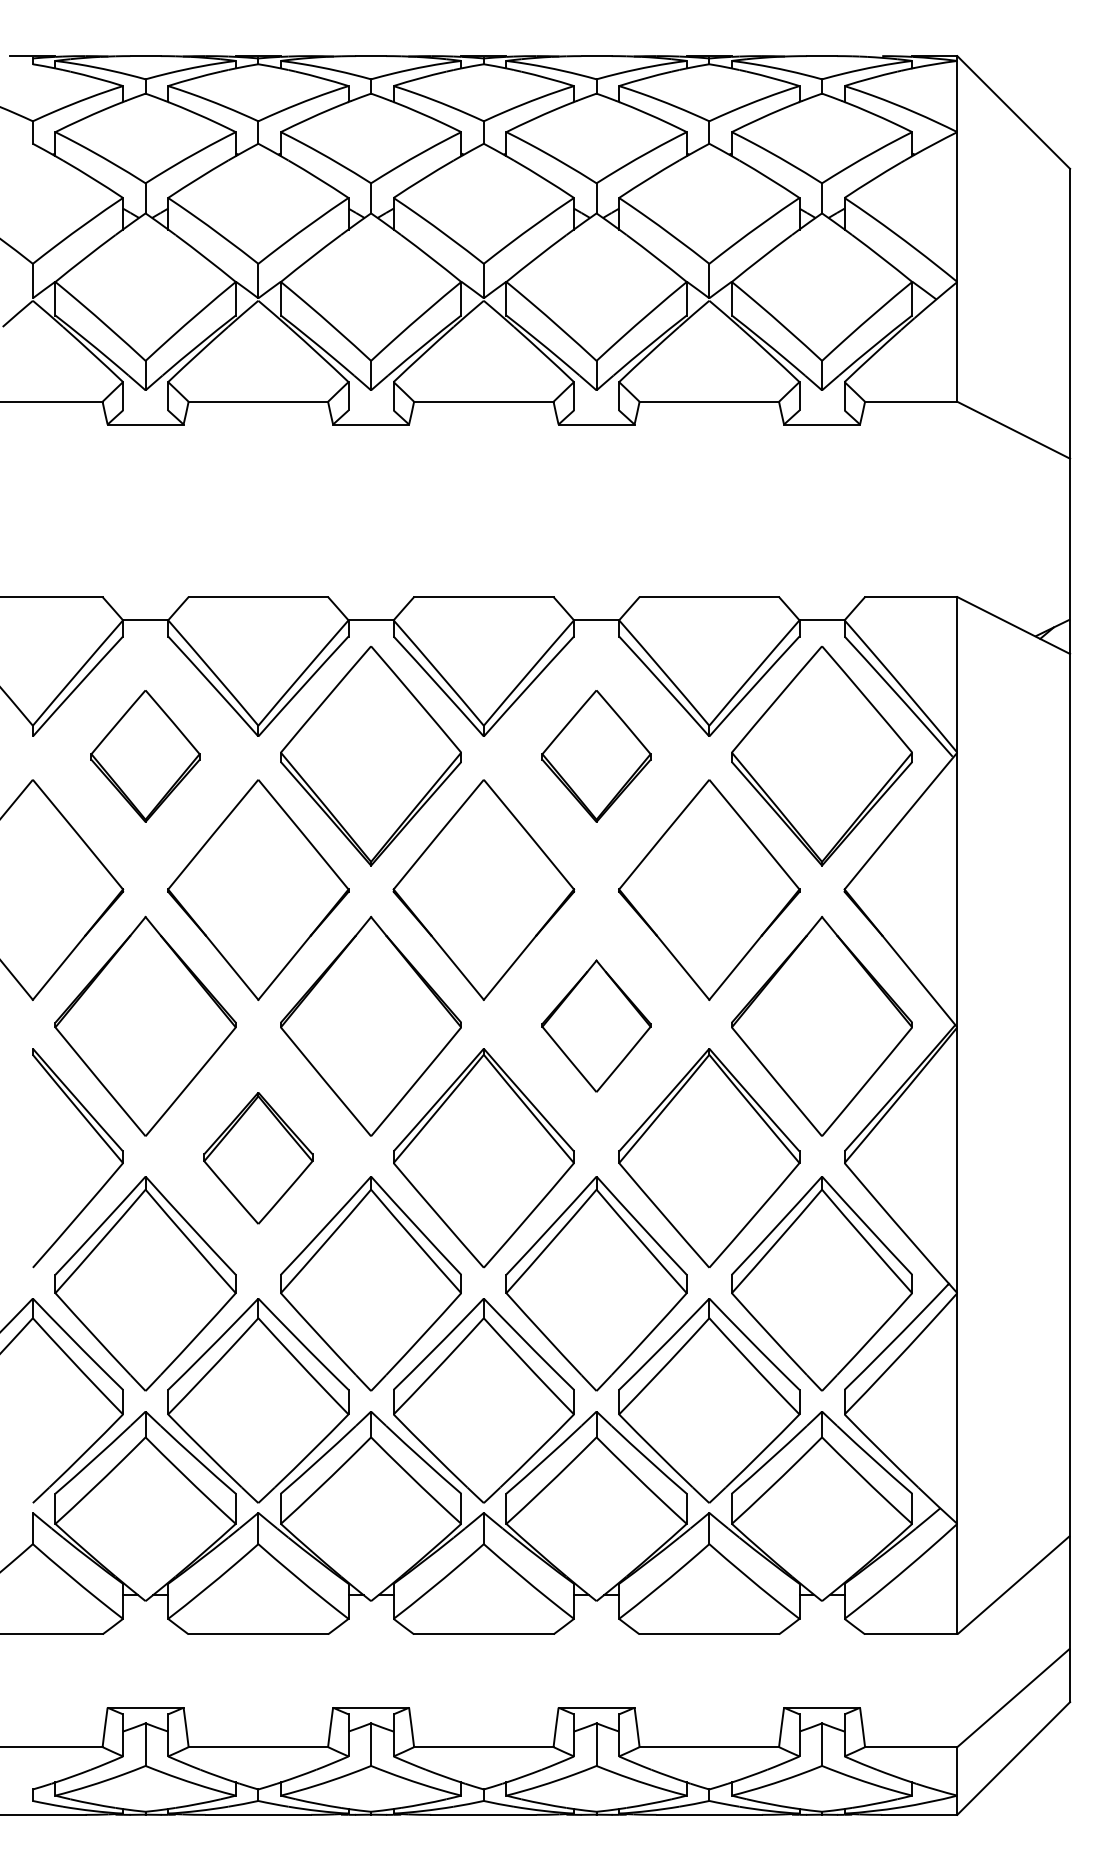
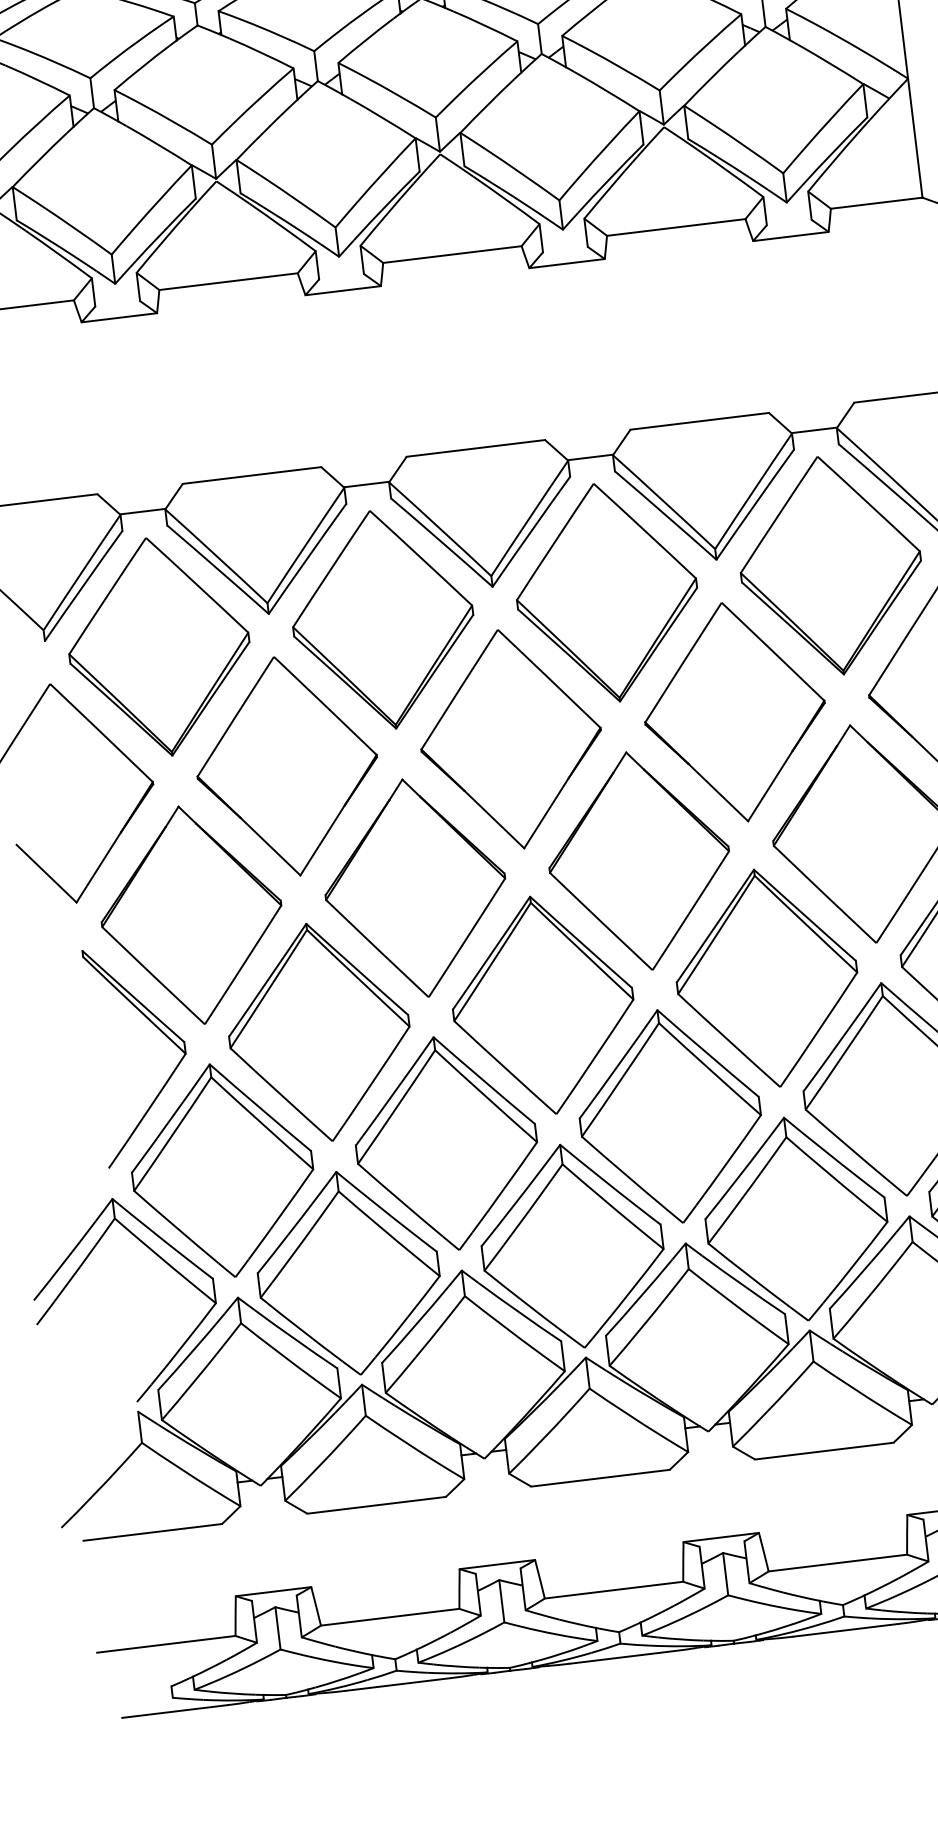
part: (145, 756) -> (159, 647), size x1.67
part: (596, 756) -> (606, 593), size x1.67
part: (596, 1025) -> (639, 860), size x1.67
part: (258, 1158) -> (319, 1032), size x1.67

